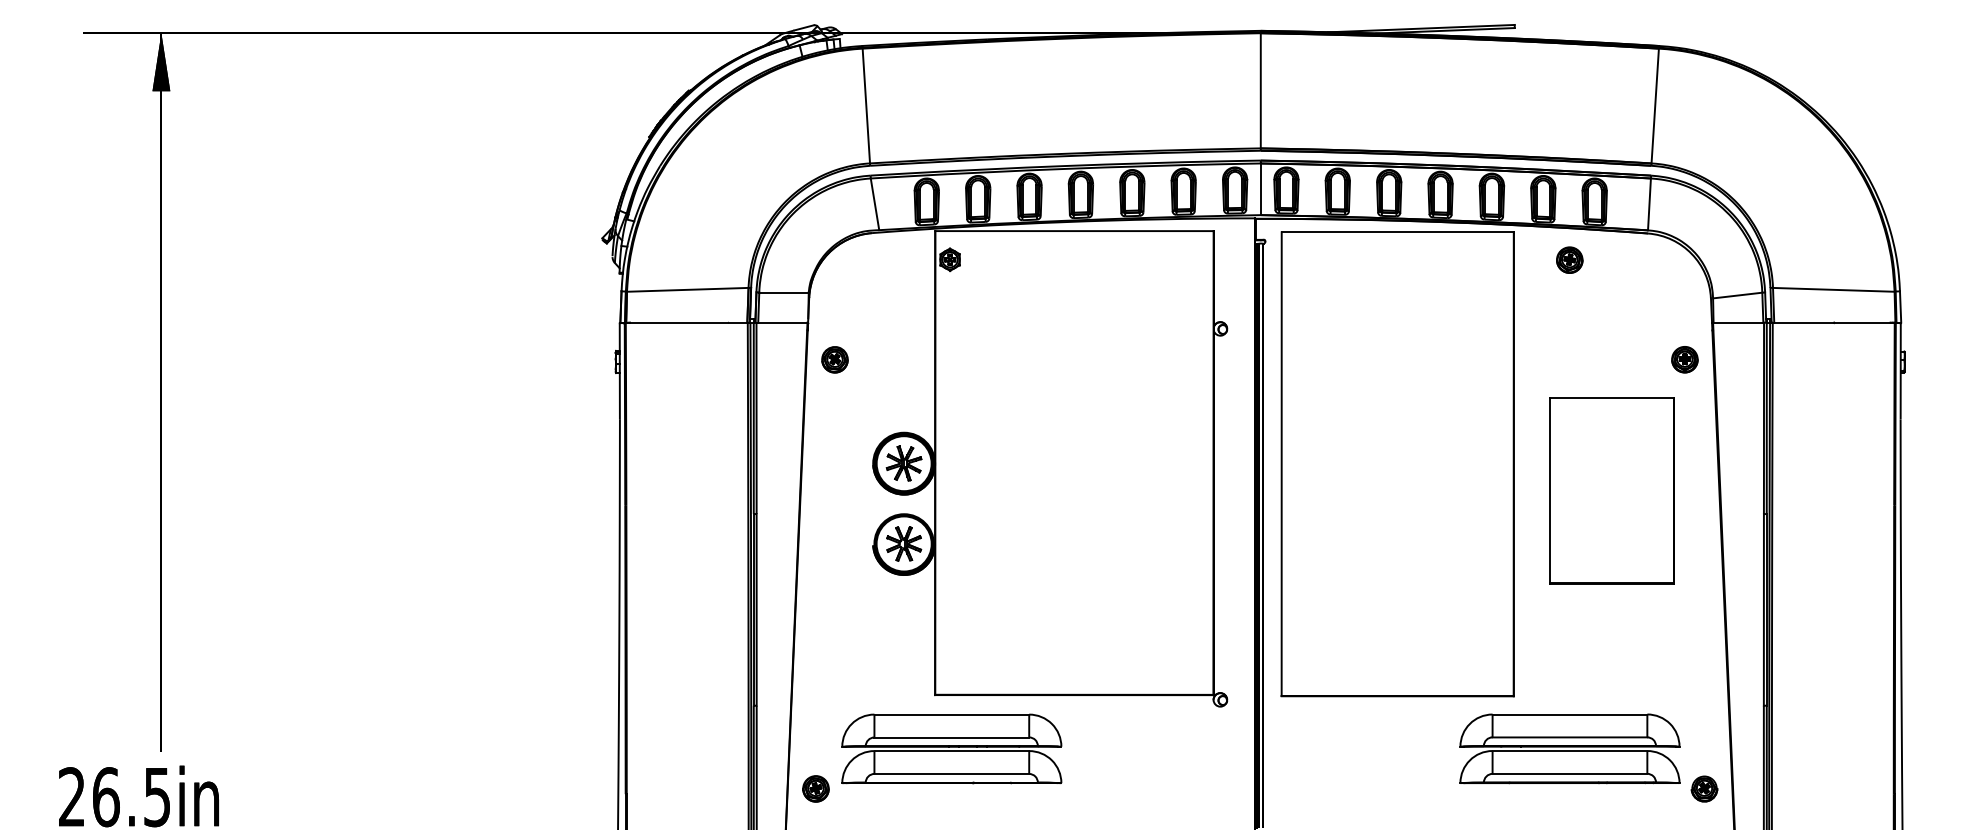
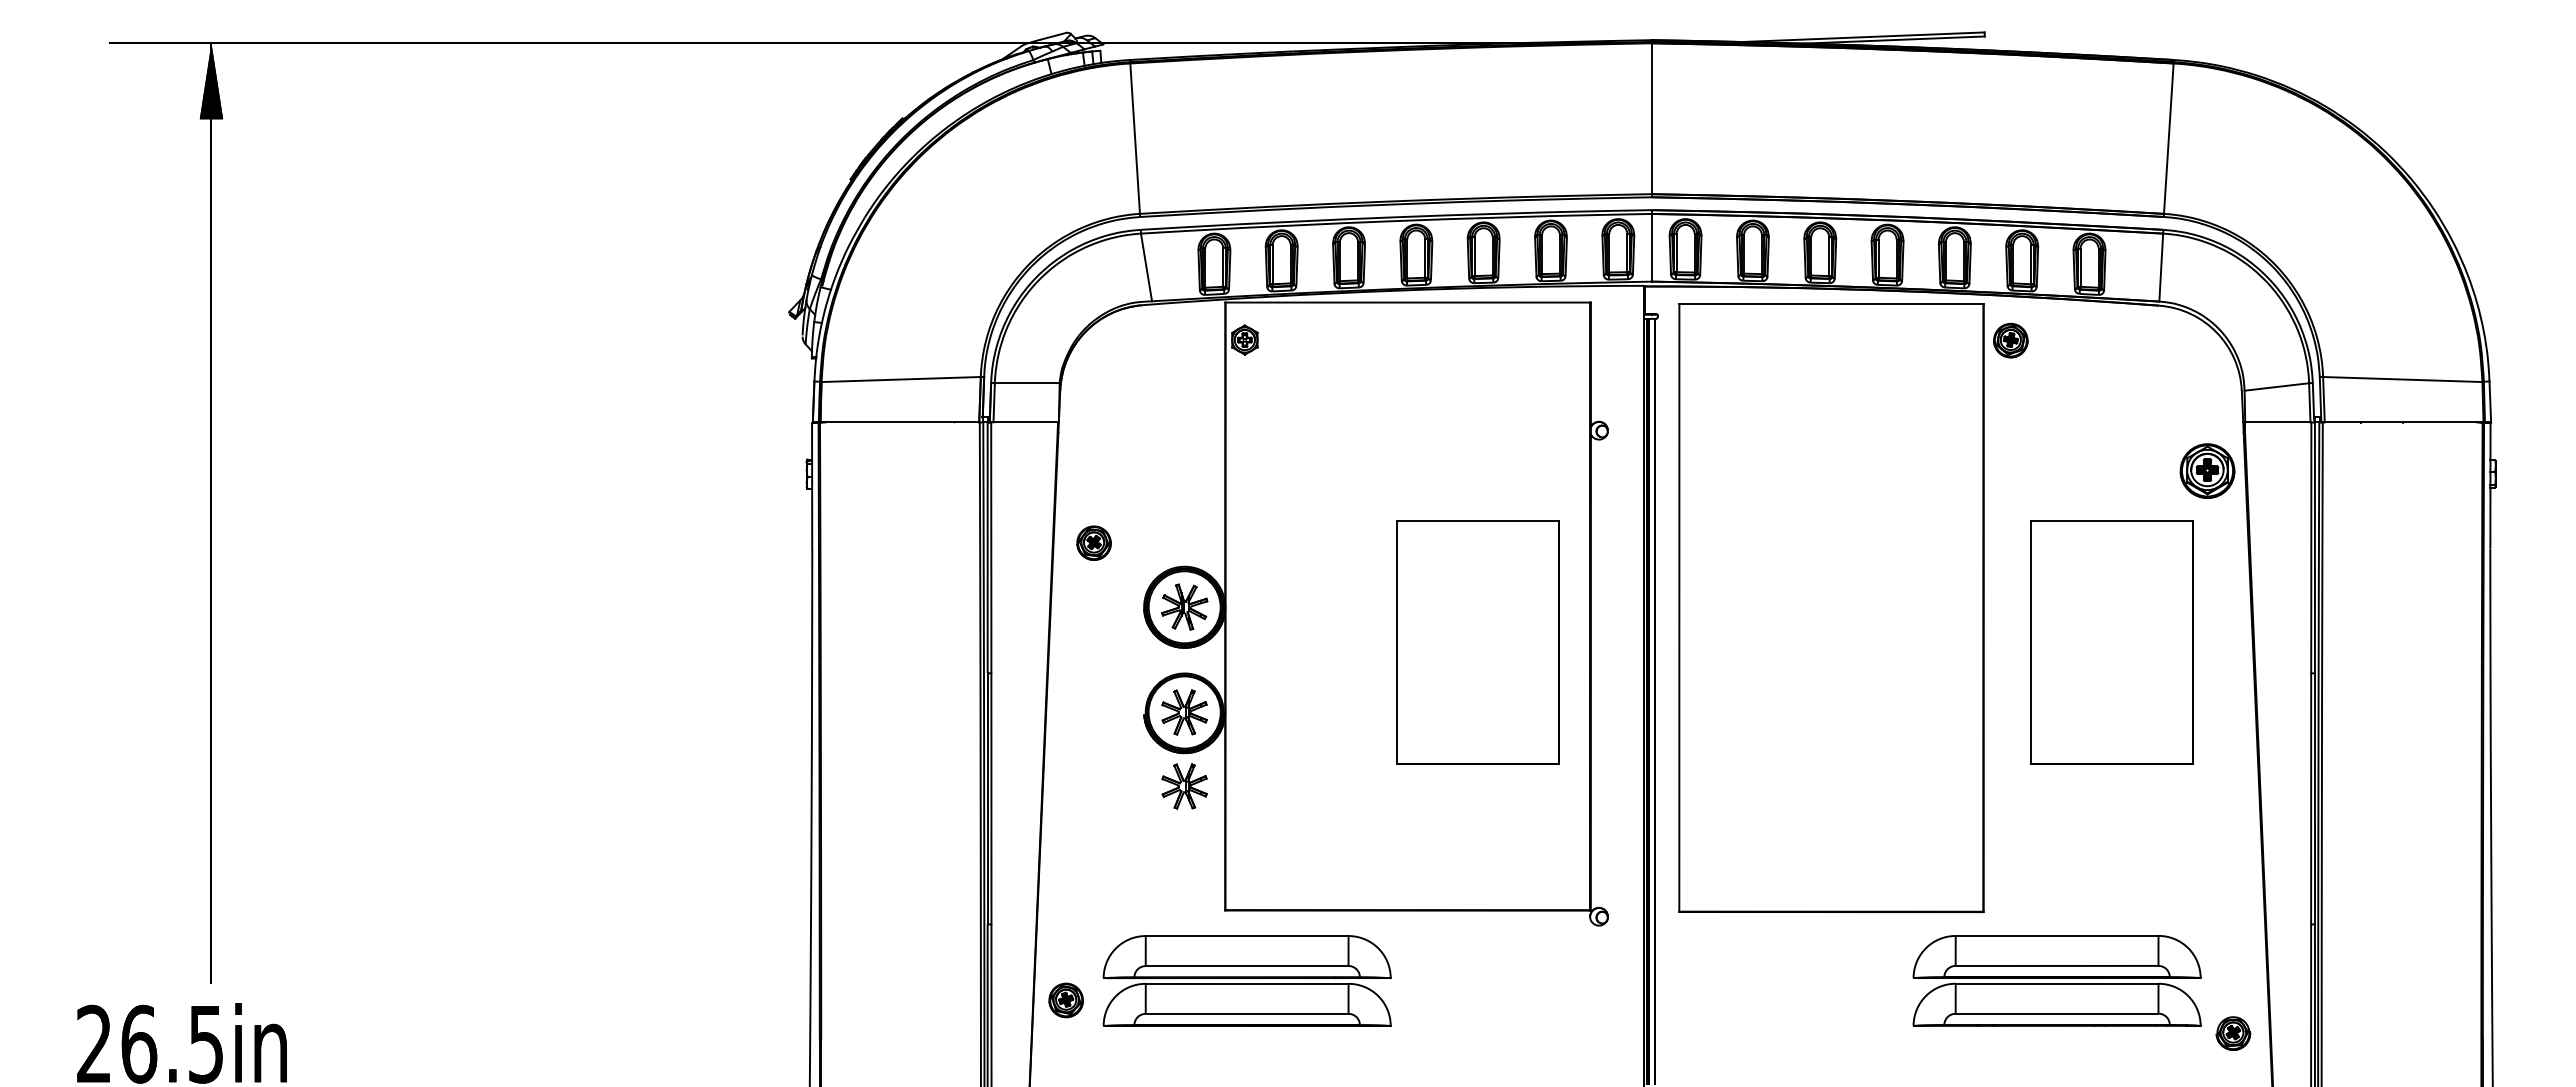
part: (1569, 260) -> (2010, 340), moved
part: (834, 359) -> (1093, 542), moved
part: (1684, 359) -> (2207, 470), size x1.6
part: (1127, 490) -> (1477, 642), added
part: (904, 600) -> (1184, 786), added
part: (815, 788) -> (1065, 1000), moved

